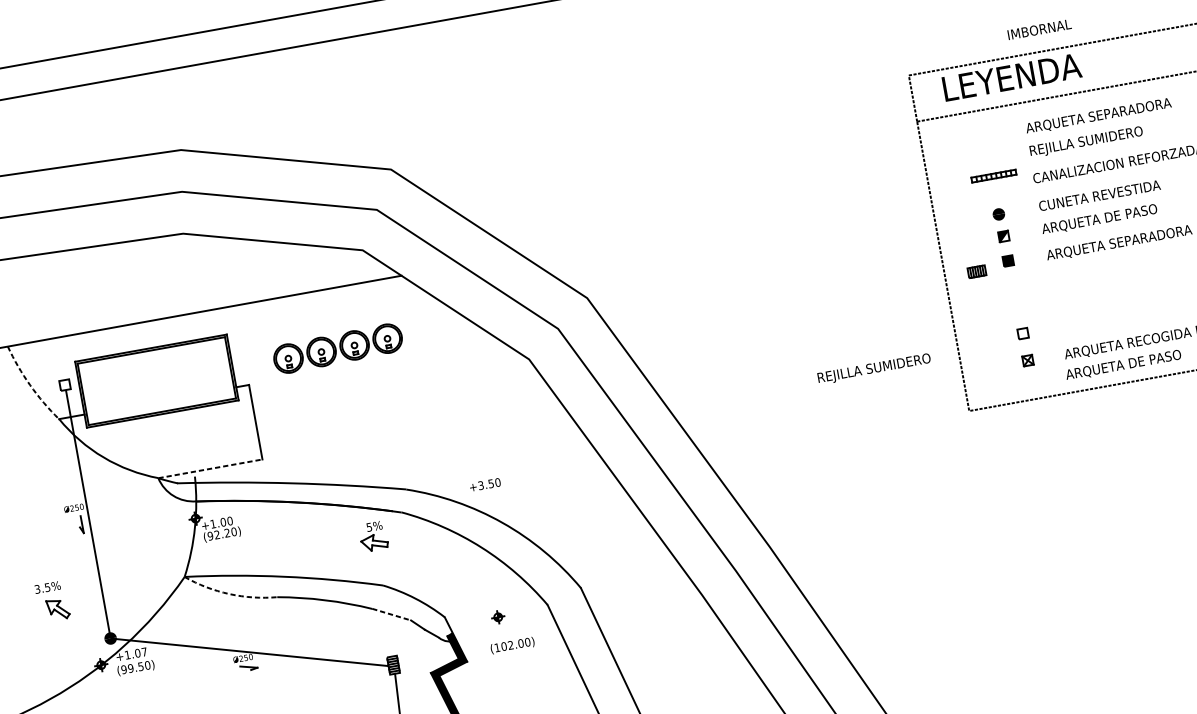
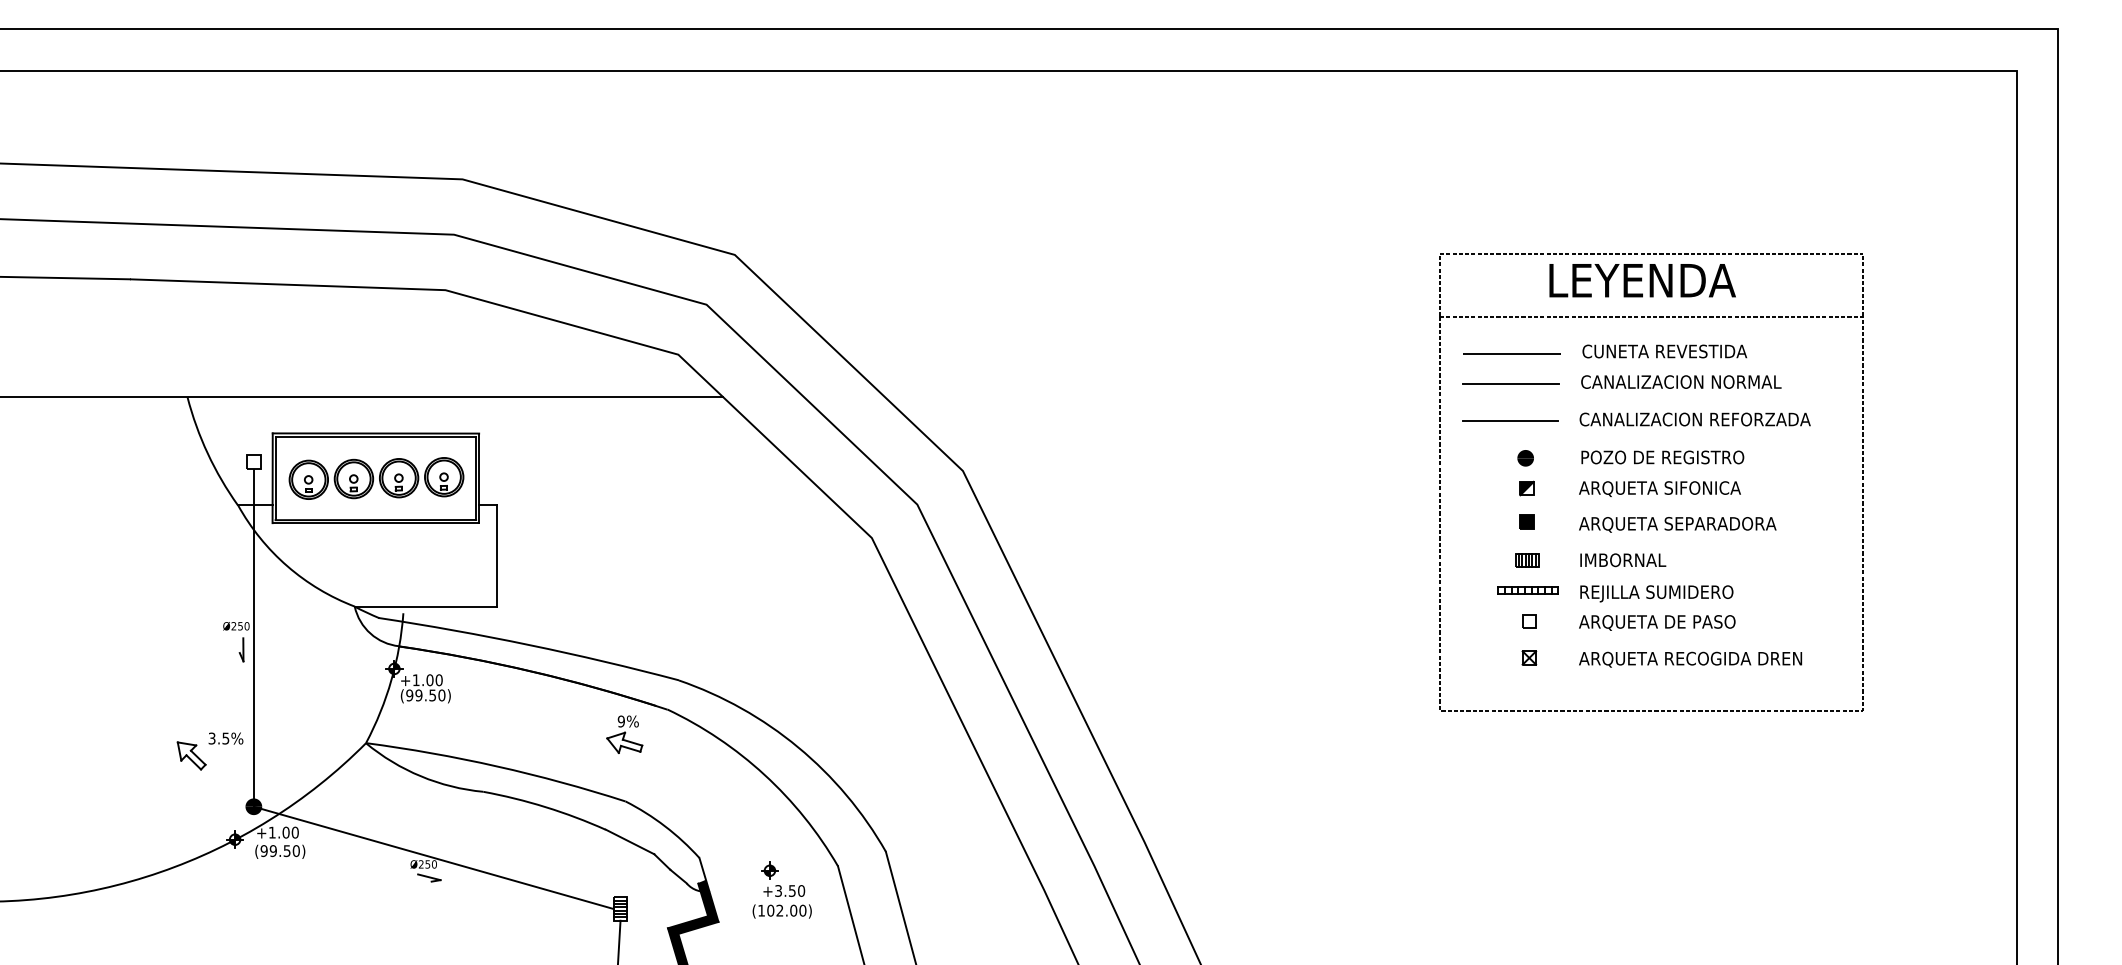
text: (1039, 29) -> (1623, 560), moved
text: (1011, 77) -> (1642, 280), moved
text: (1098, 116) -> (1680, 352), ARQUETA SEPARADORA -> CUNETA REVESTIDA
text: (1103, 138) -> (1681, 383), REJILLA SUMIDERO -> CANALIZACION NORMAL
line: (974, 139) -> (1511, 353), added
line: (977, 162) -> (1510, 384), added
part: (993, 176) -> (1527, 590), moved
line: (982, 188) -> (1509, 420), added
text: (1099, 195) -> (1662, 457), CUNETA REVESTIDA -> POZO DE REGISTRO
text: (1132, 212) -> (1702, 487), ARQUETA DE PASO -> ARQUETA SIFONICA
part: (977, 271) -> (1527, 560), moved
part: (338, 348) -> (376, 478), moved
text: (1123, 365) -> (1657, 622), moved
text: (874, 368) -> (1656, 593), moved
arc: (29, 385) -> (207, 453), dashed -> solid
line: (210, 468) -> (425, 606), dashed -> solid
text: (485, 484) -> (784, 890), moved
text: (368, 527) -> (620, 721), 5% -> 9%
text: (222, 534) -> (425, 695), (92.20) -> (99.50)
text: (47, 587) -> (225, 738), moved
arc: (229, 594) -> (420, 776), dashed -> solid
line: (392, 614) -> (630, 842), dashed -> solid
text: (143, 652) -> (294, 832), +1.07 -> +1.00

